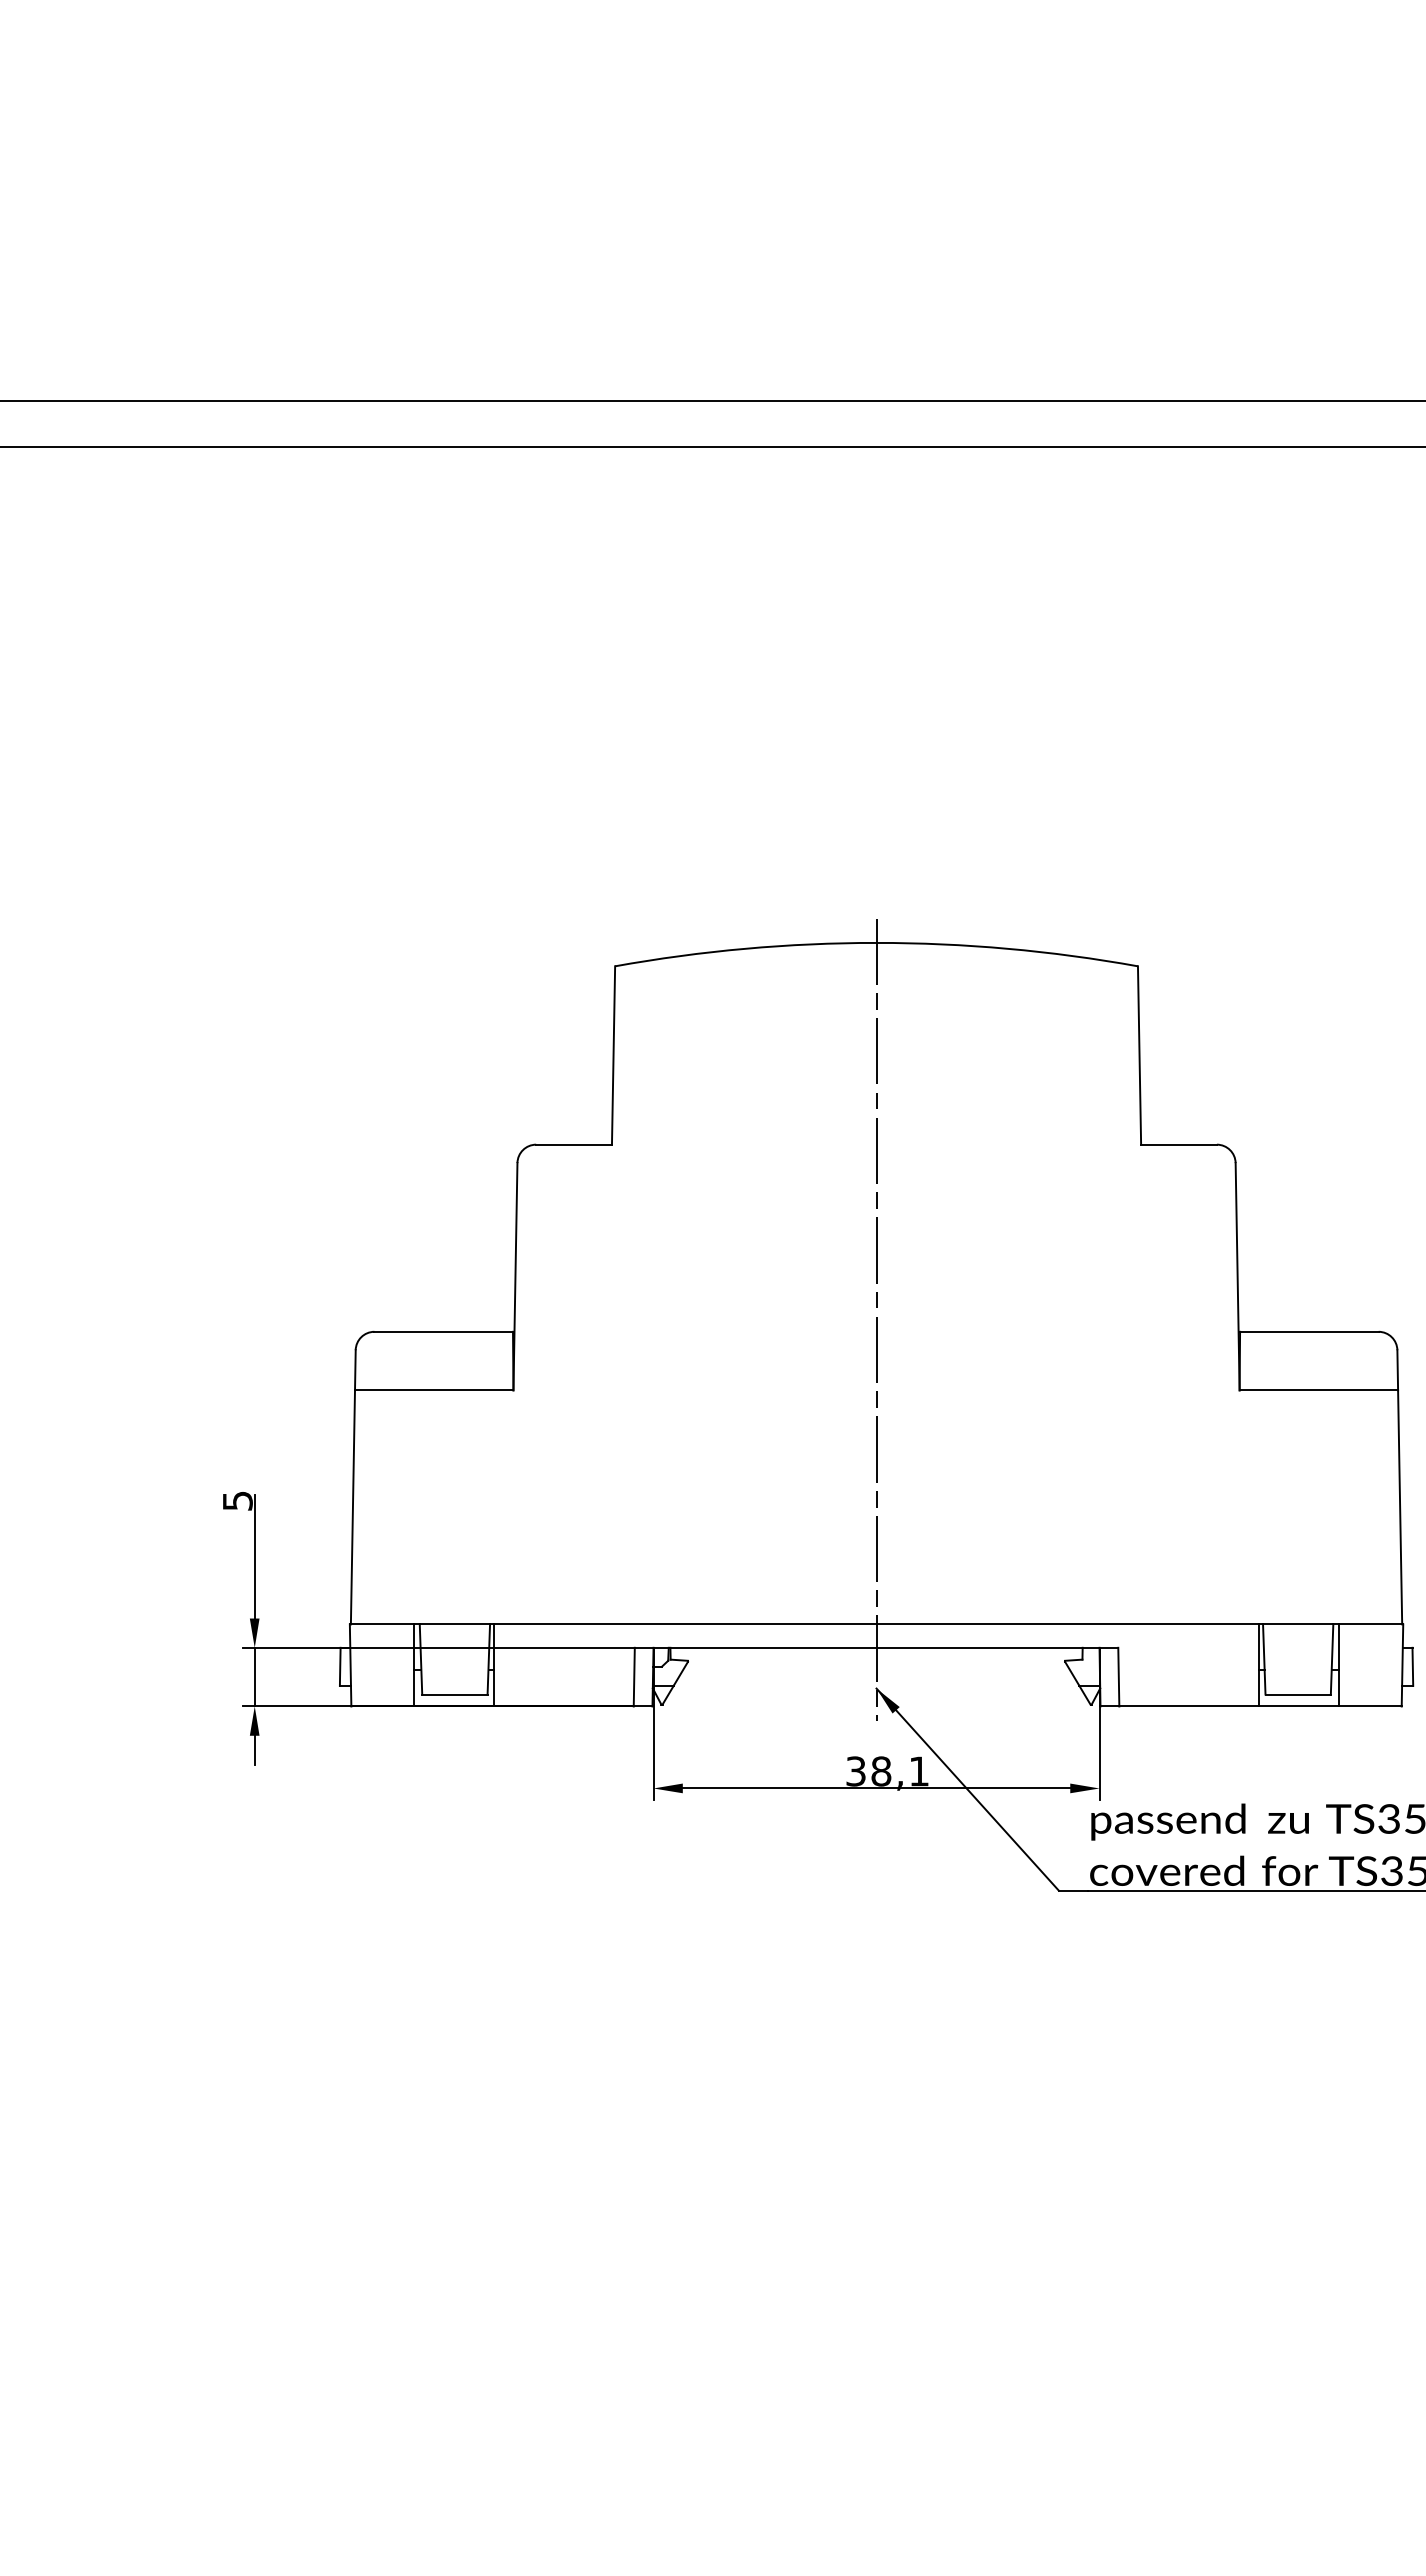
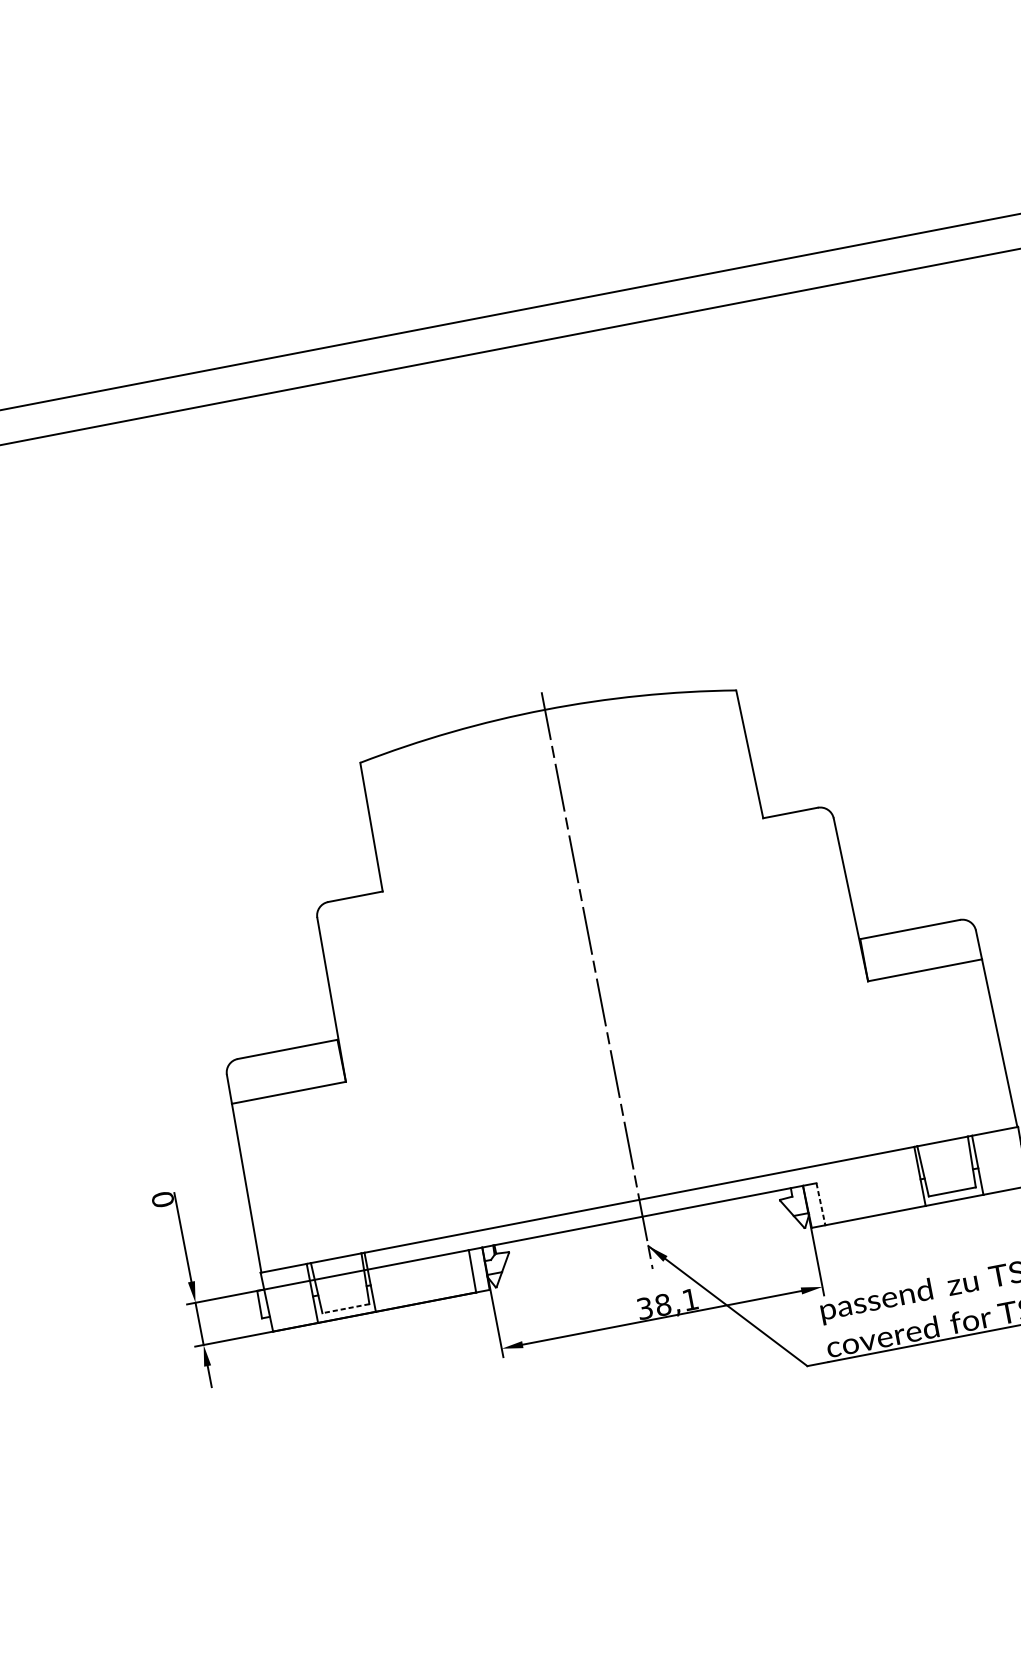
text: (237, 1500) -> (162, 1199), 5 -> 0
line: (1118, 1677) -> (820, 1204), solid -> dashed
line: (454, 1694) -> (345, 1308), solid -> dashed

